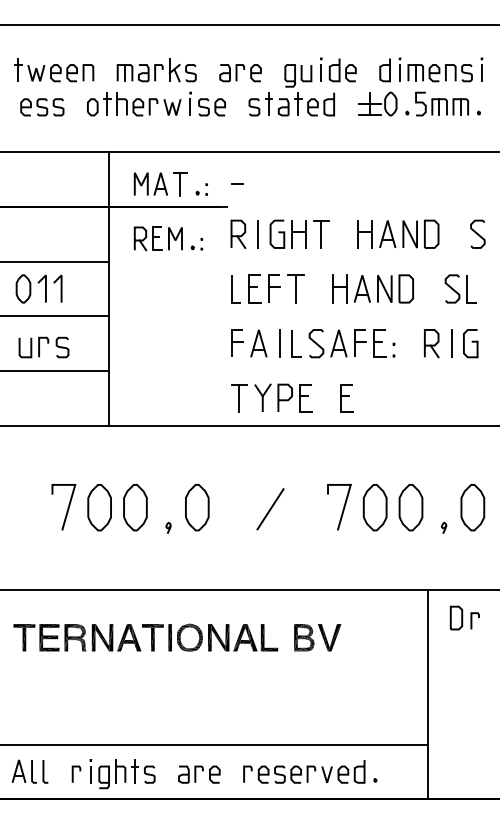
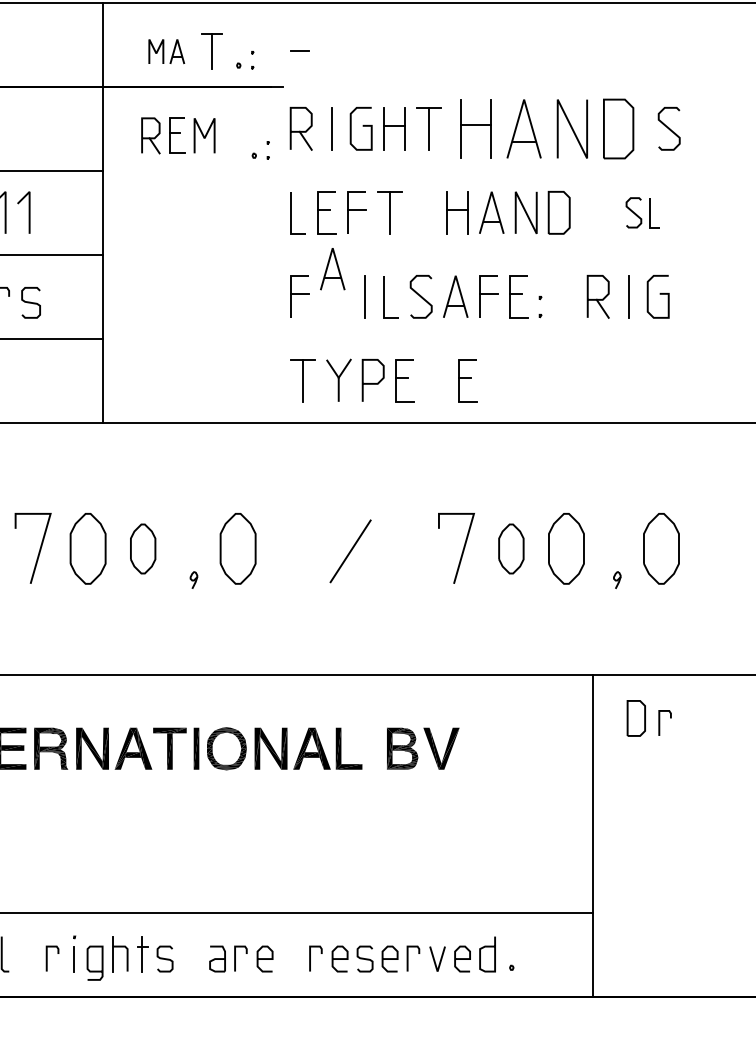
part: (150, 183) -> (166, 50), size x0.7
part: (398, 233) -> (547, 127), size x1.4
part: (196, 244) -> (259, 150), moved
part: (460, 288) -> (642, 212), size x0.7
part: (258, 343) -> (332, 268), moved
part: (135, 507) -> (143, 548), size x0.7
part: (374, 507) -> (510, 548), size x0.7

